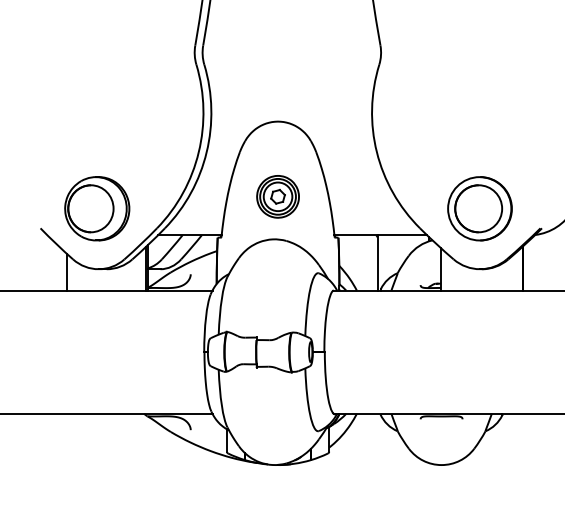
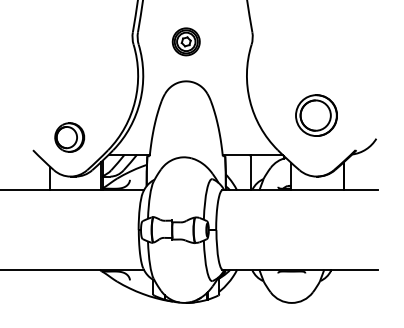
part: (276, 196) -> (185, 41), moved
part: (97, 208) -> (69, 137), size x0.7
part: (479, 208) -> (316, 115), moved

